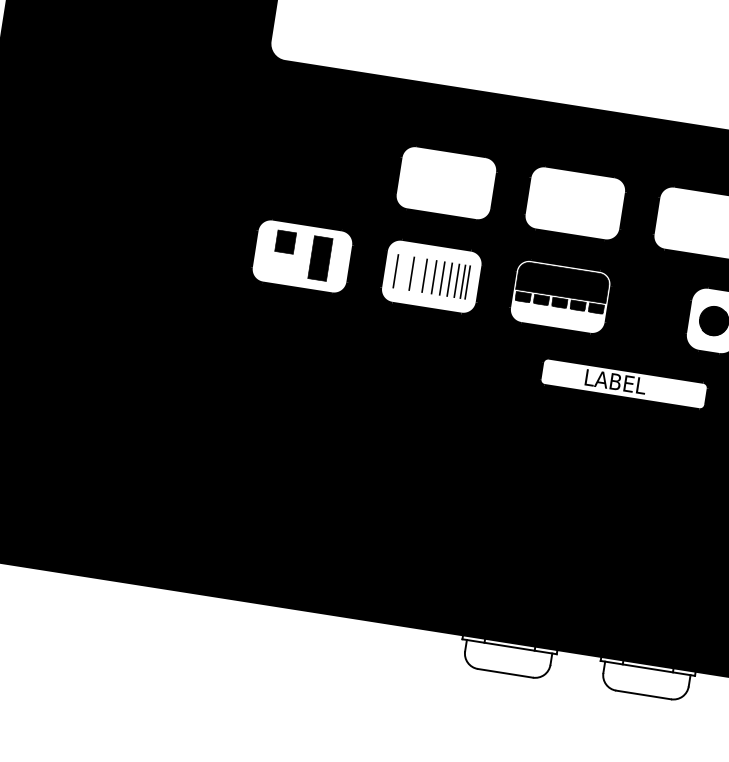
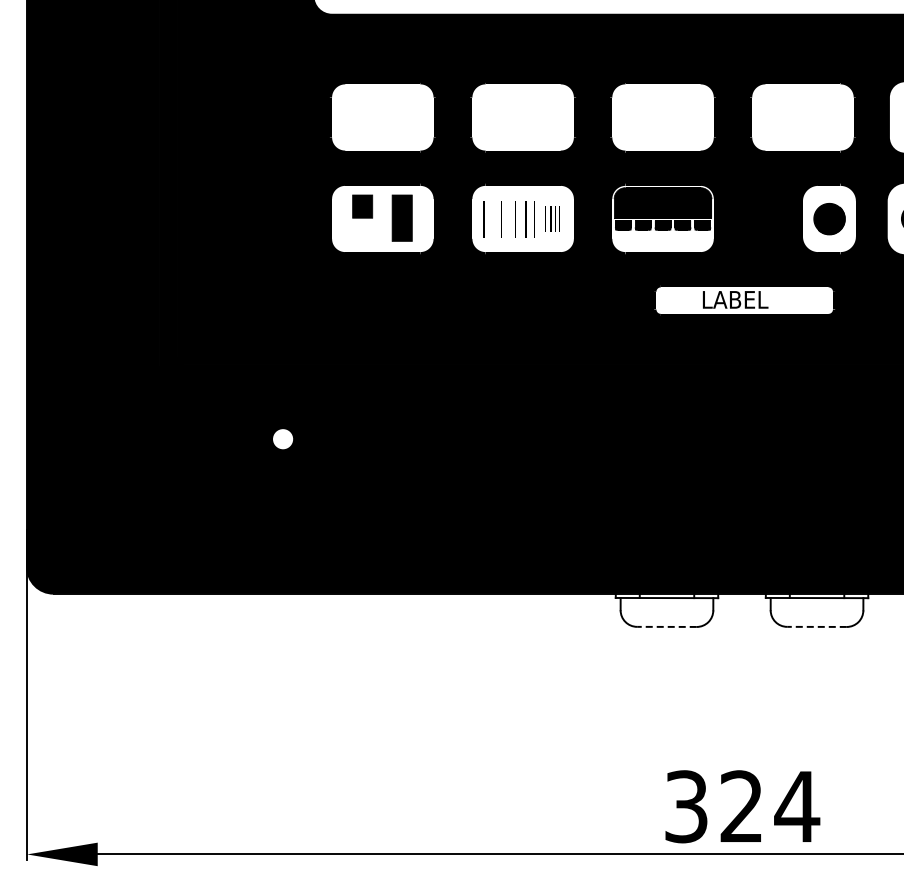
part: (458, 281) -> (552, 219), size x0.7
line: (505, 672) -> (666, 626), solid -> dashed
line: (644, 694) -> (817, 626), solid -> dashed

